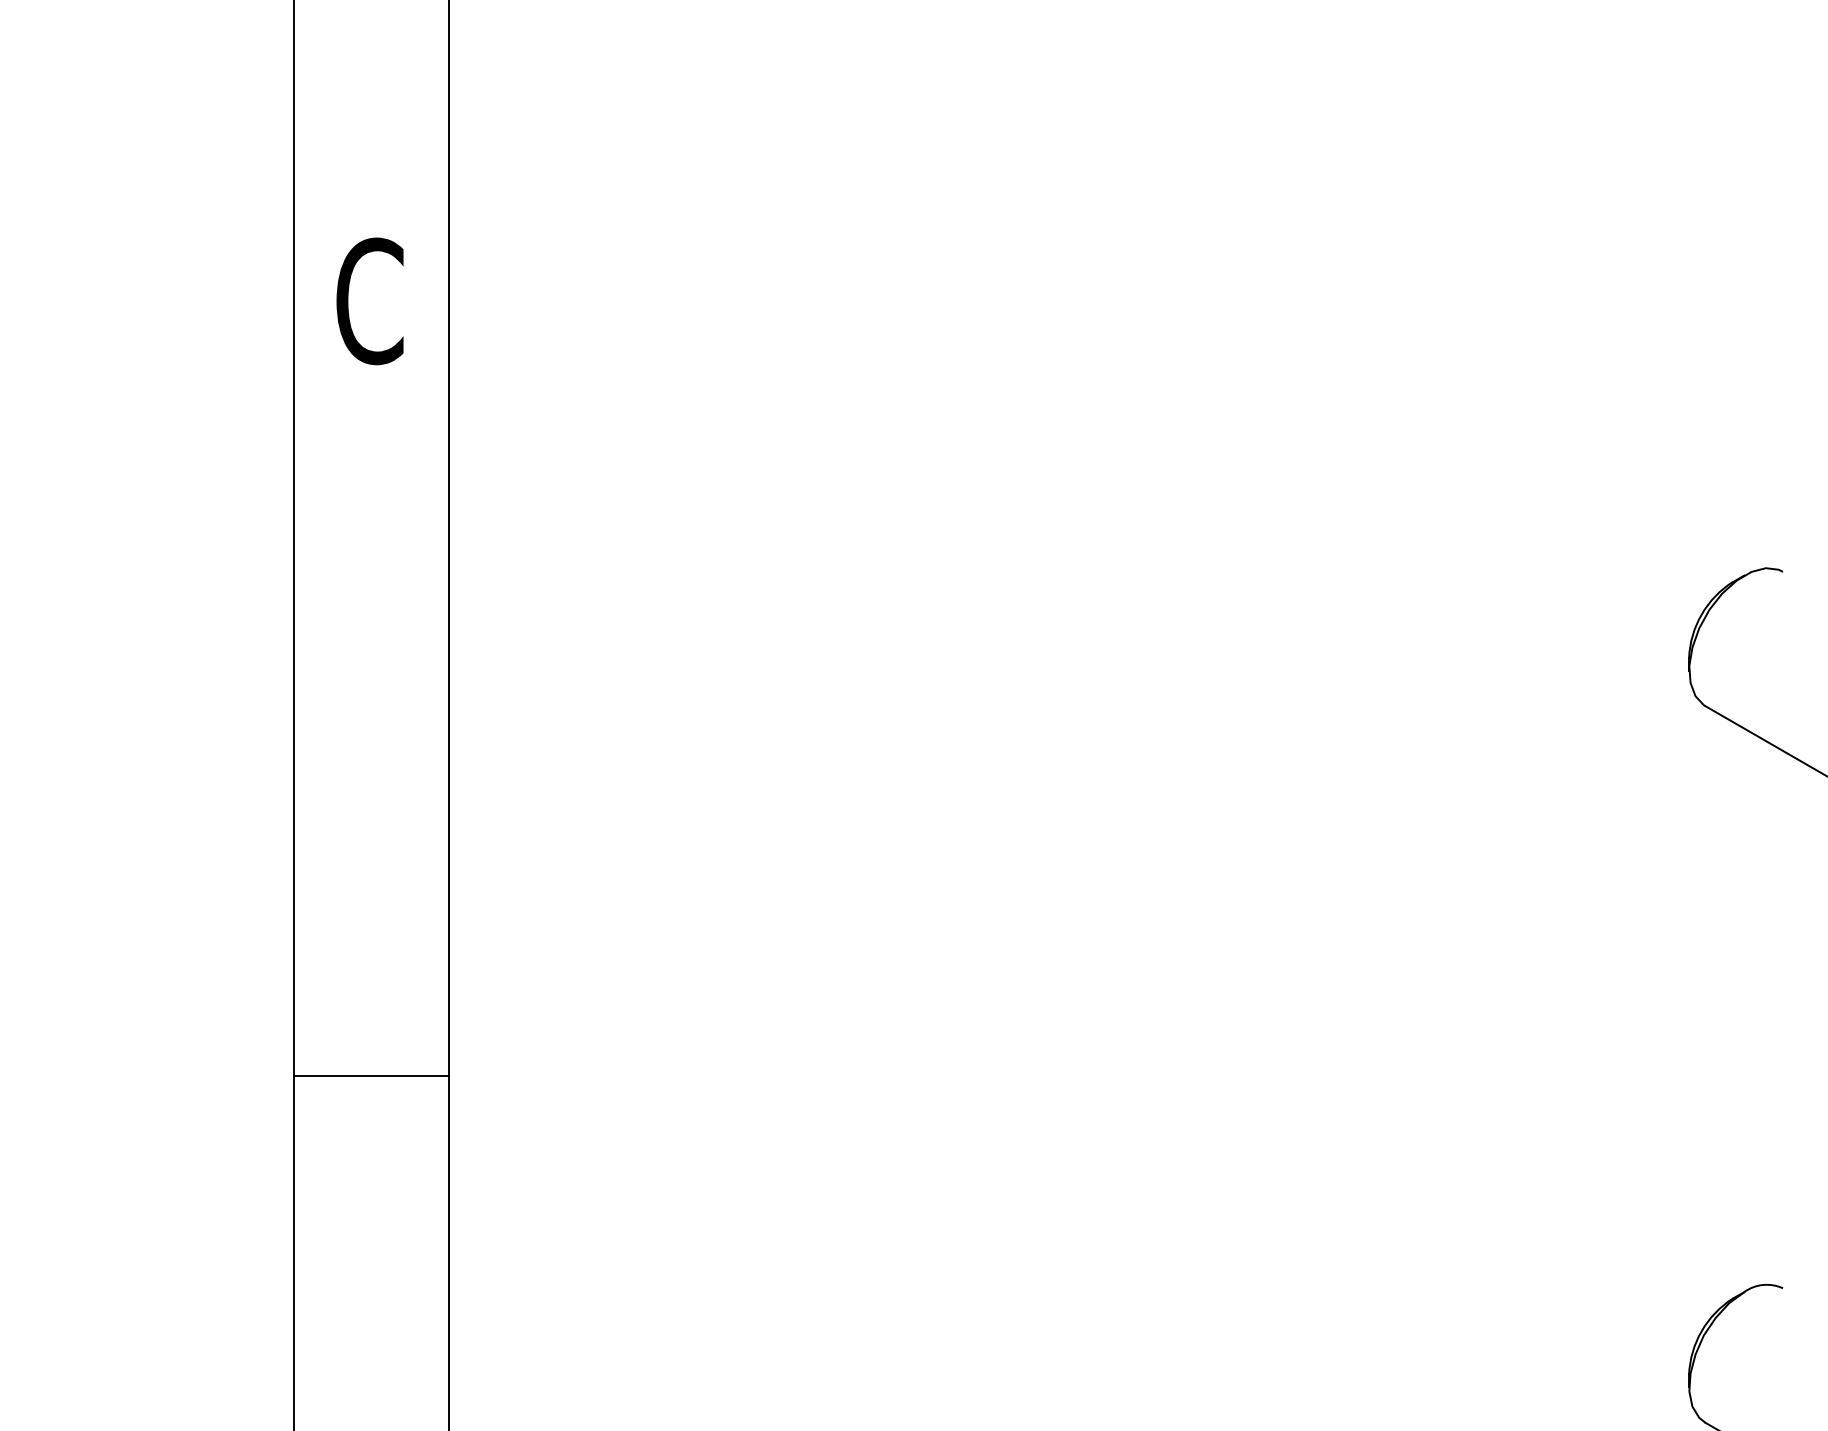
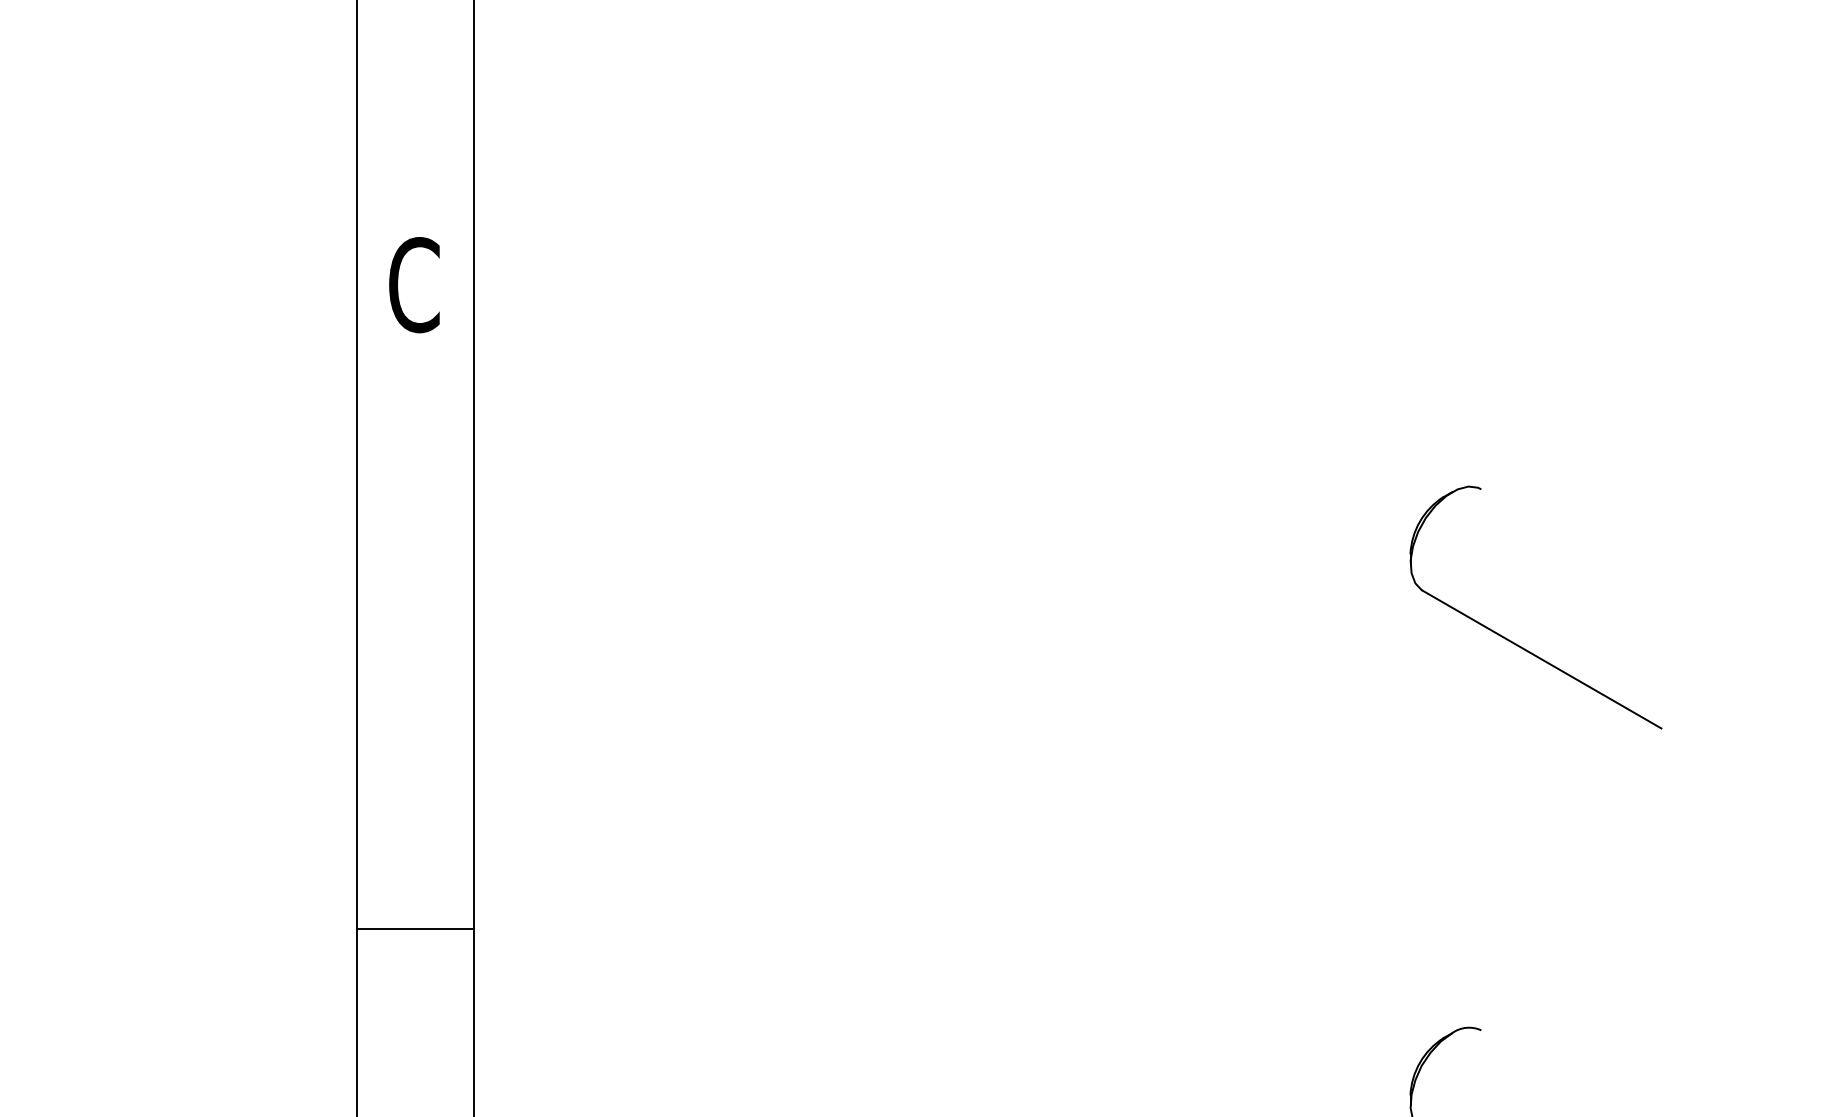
line: (370, 1076) -> (414, 929), moved

